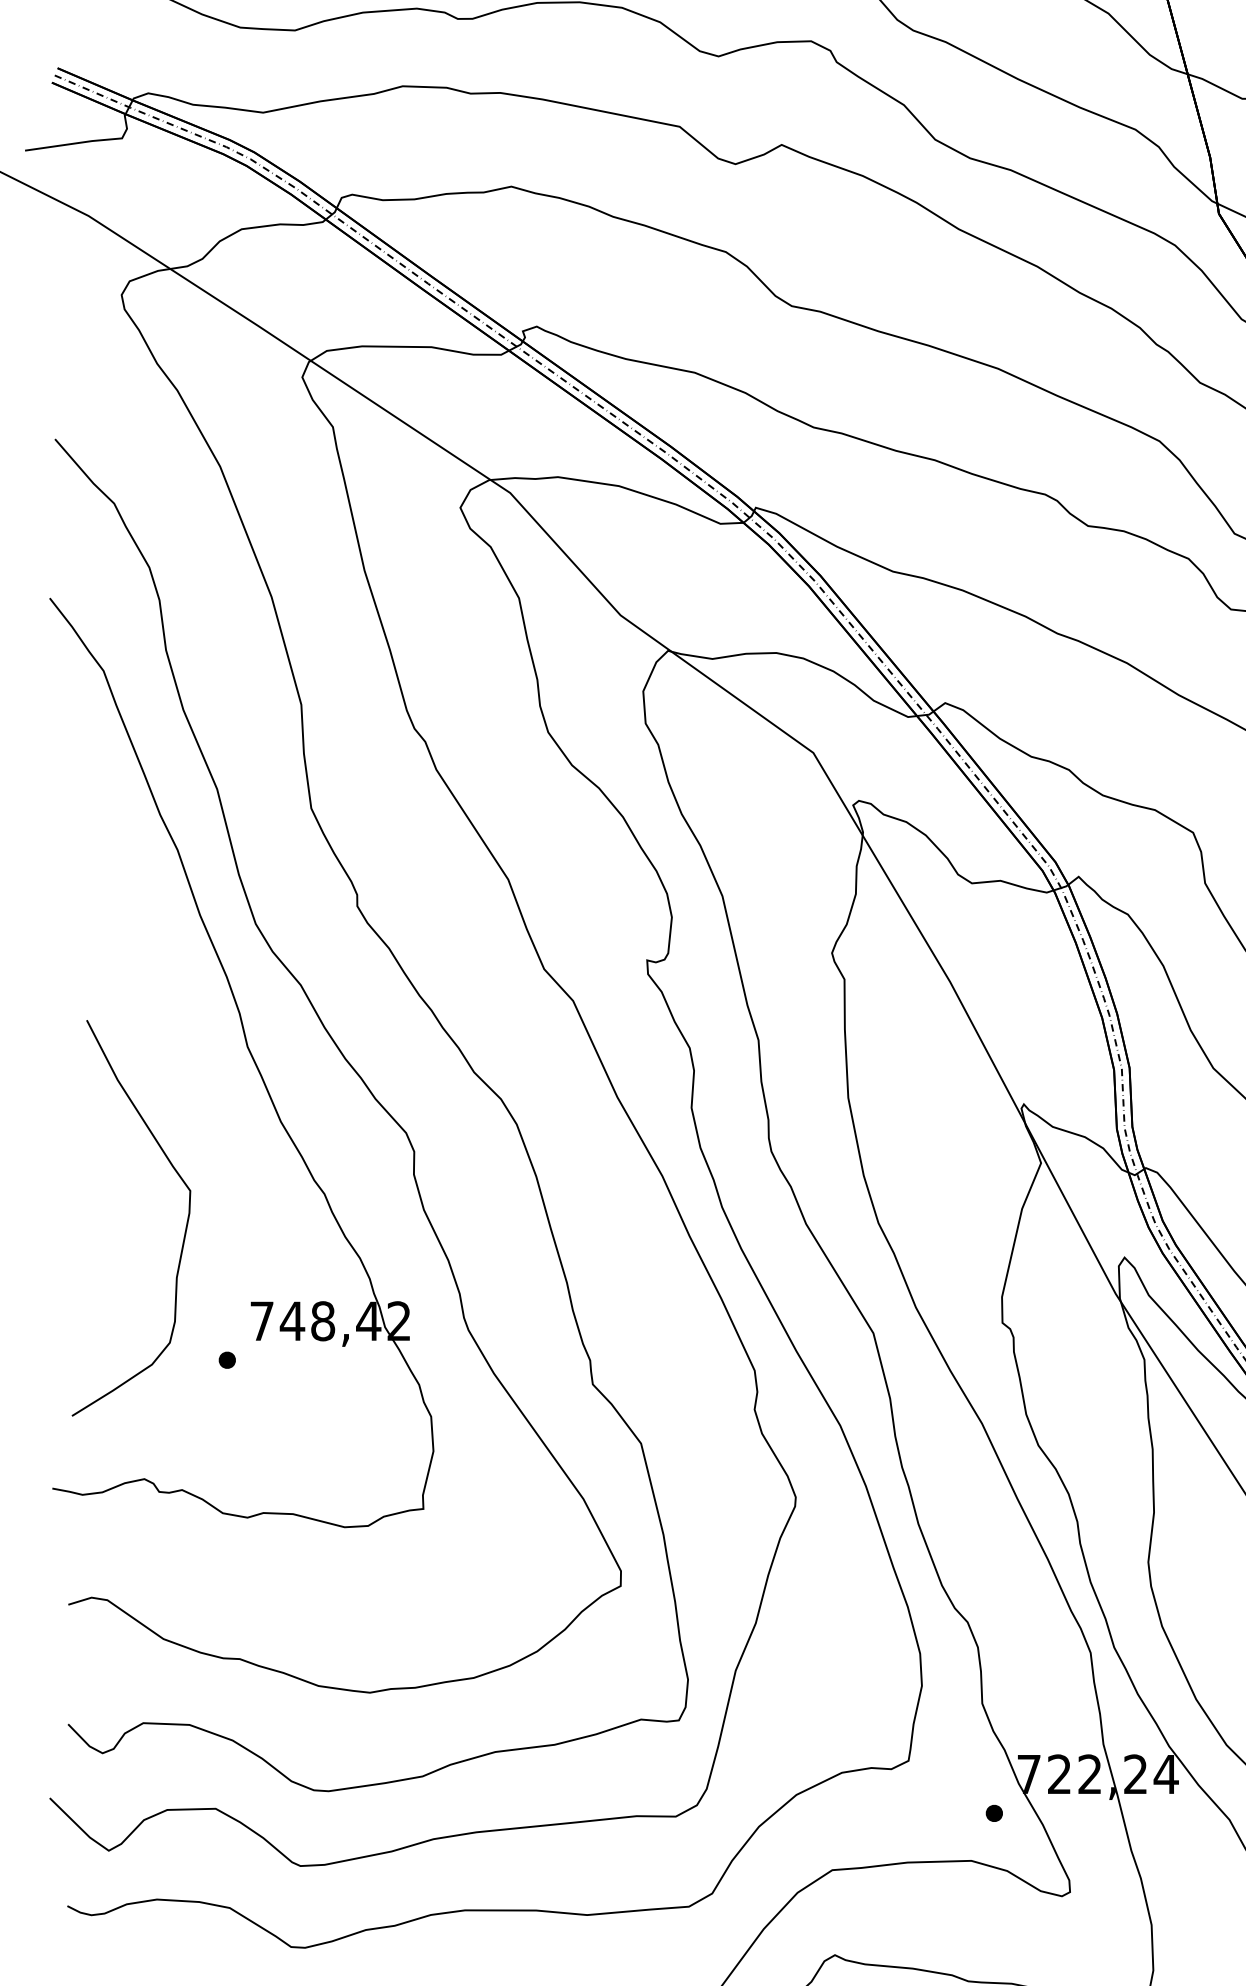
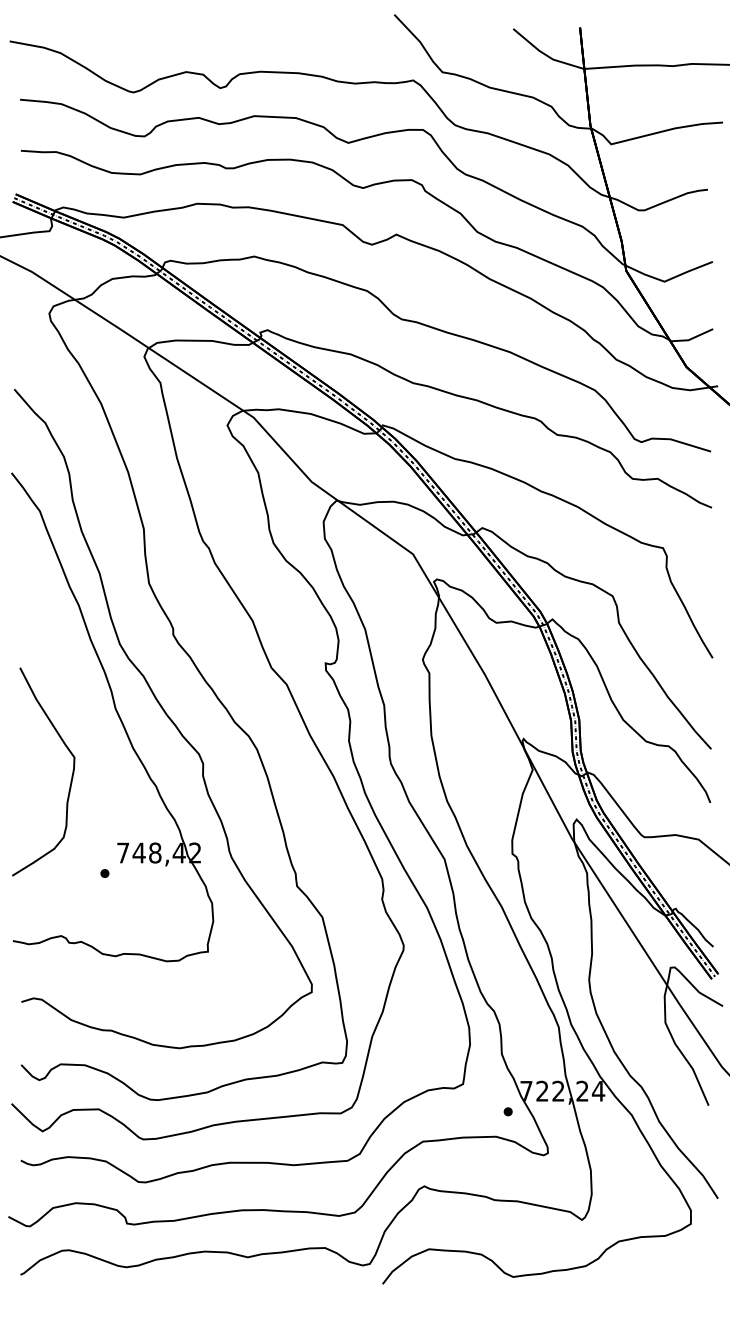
curve: (184, 1225) -> (71, 775), moved

